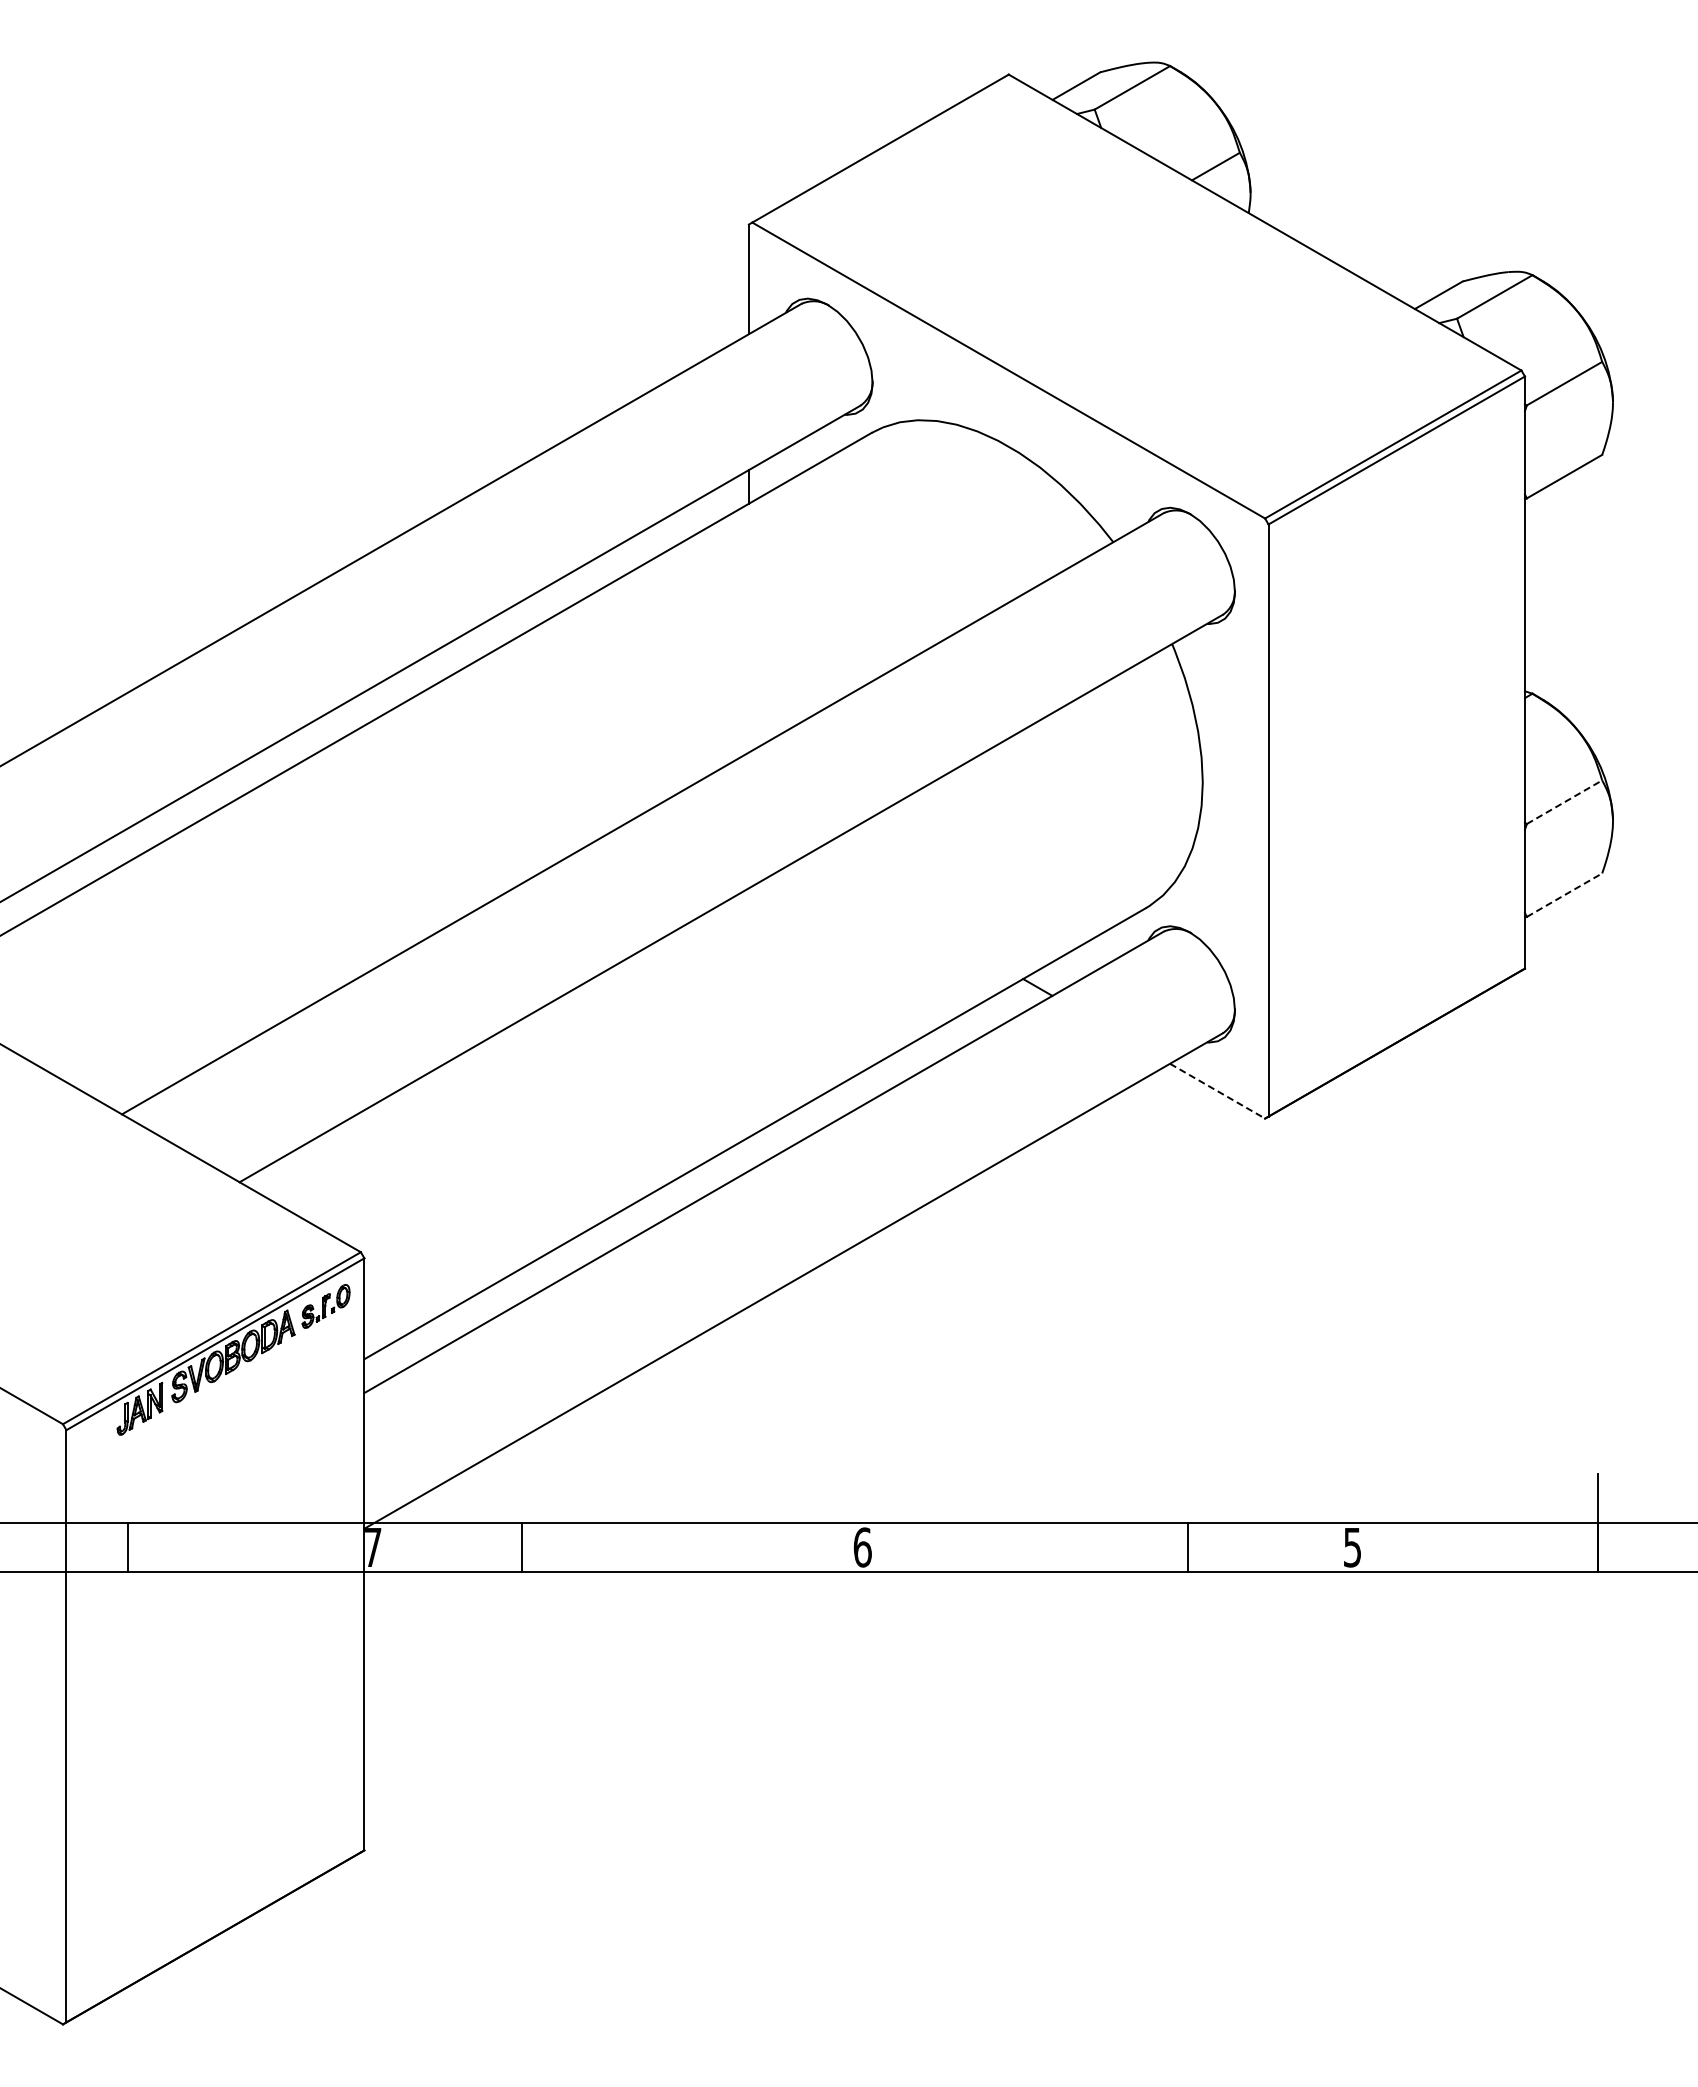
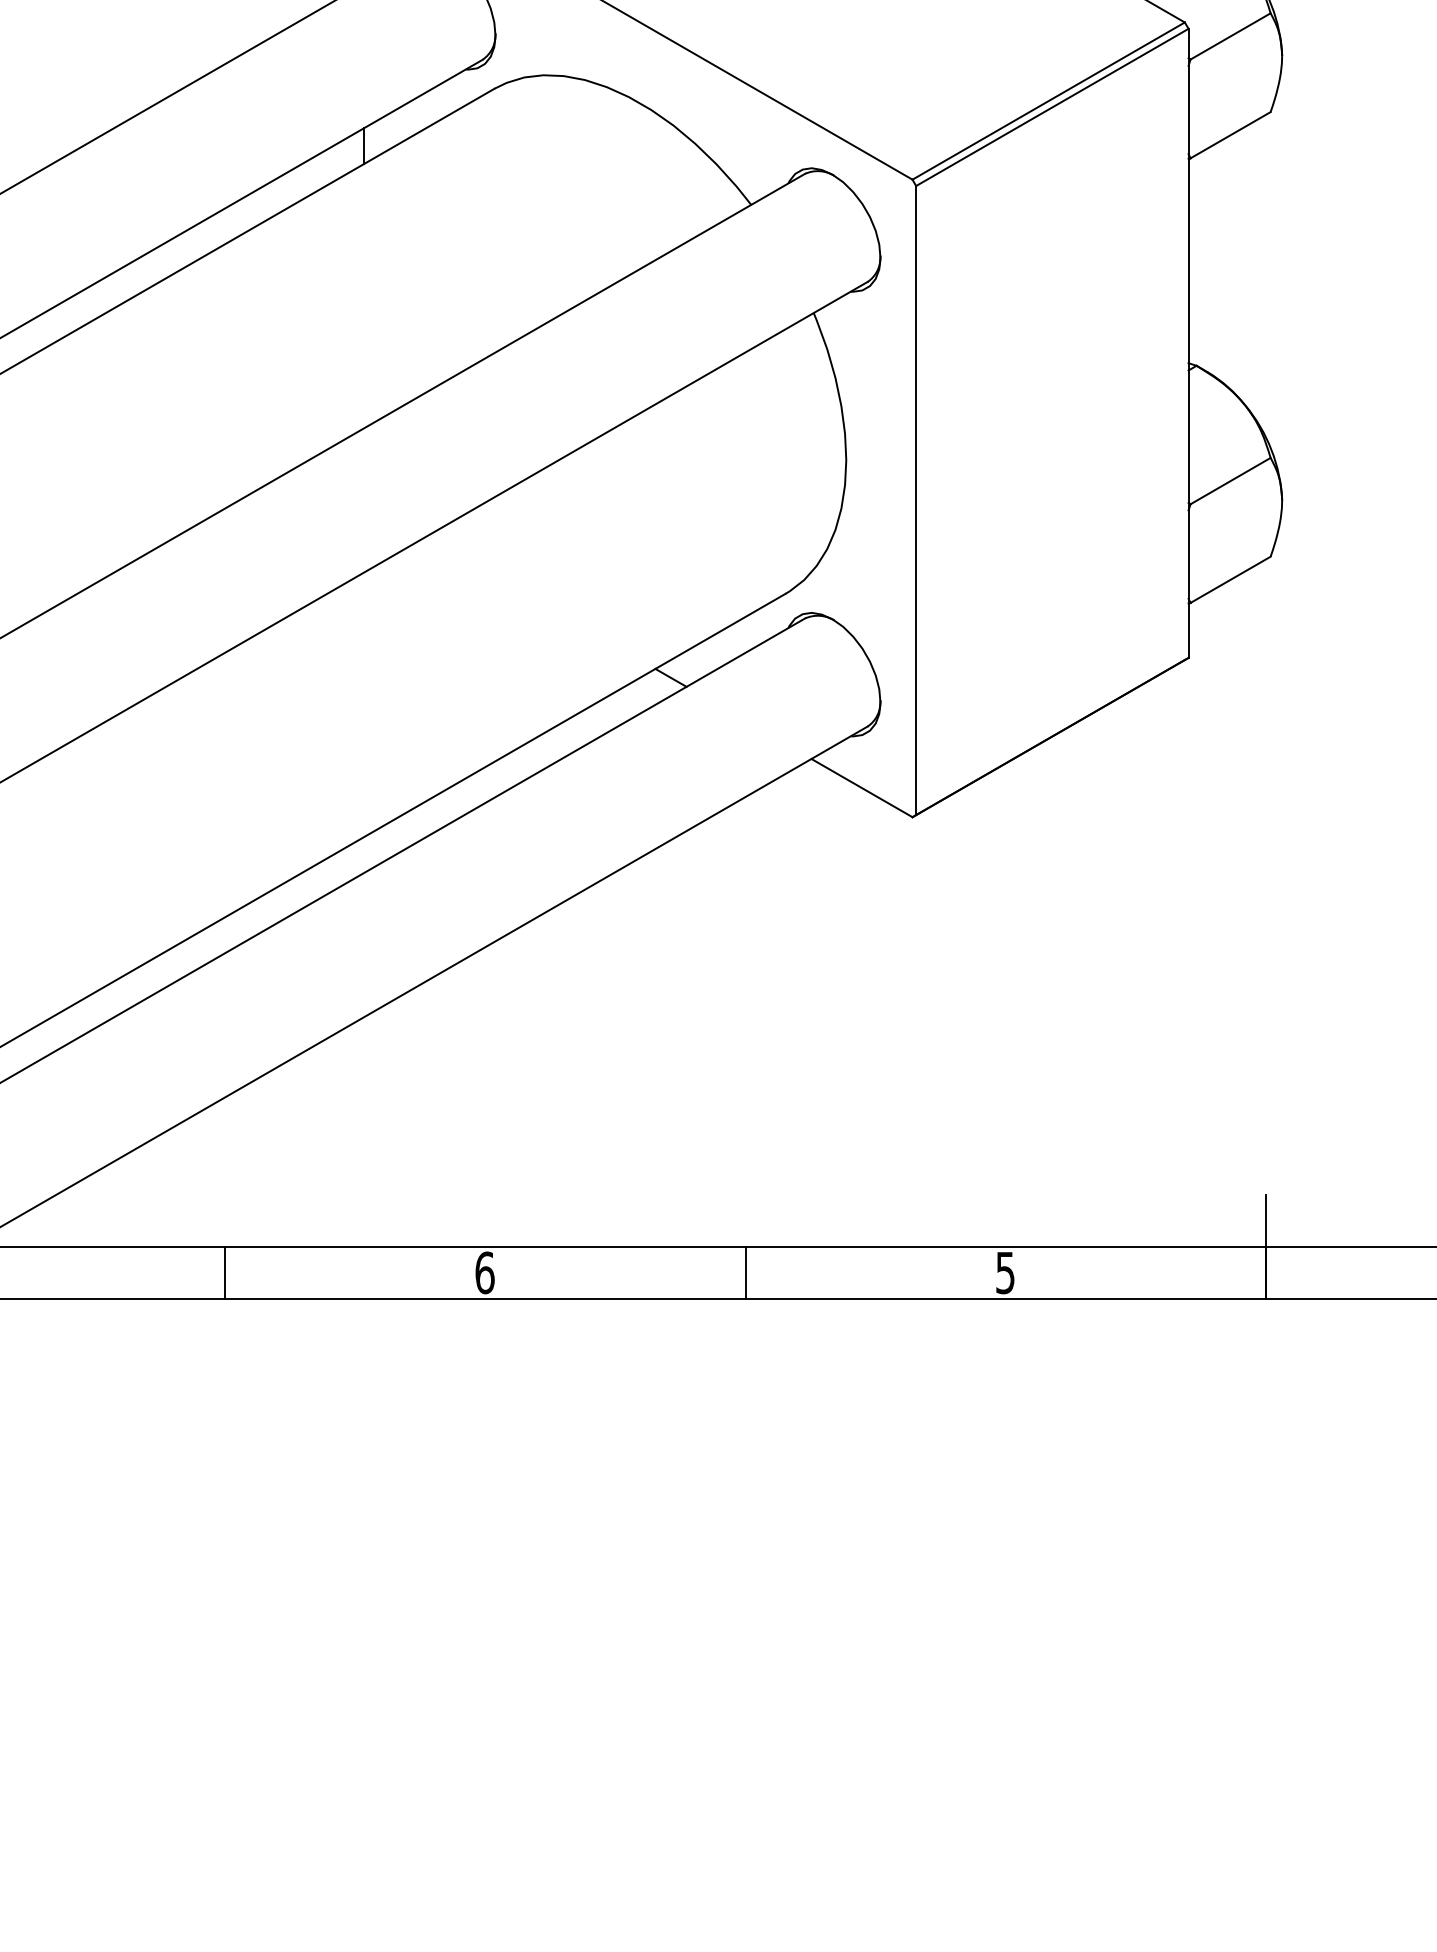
line: (1564, 802) -> (1230, 481), dashed -> solid
line: (1564, 895) -> (1230, 580), dashed -> solid
line: (1217, 1091) -> (861, 788), dashed -> solid
line: (522, 1546) -> (225, 1271), moved
line: (1188, 1546) -> (746, 1271), moved

